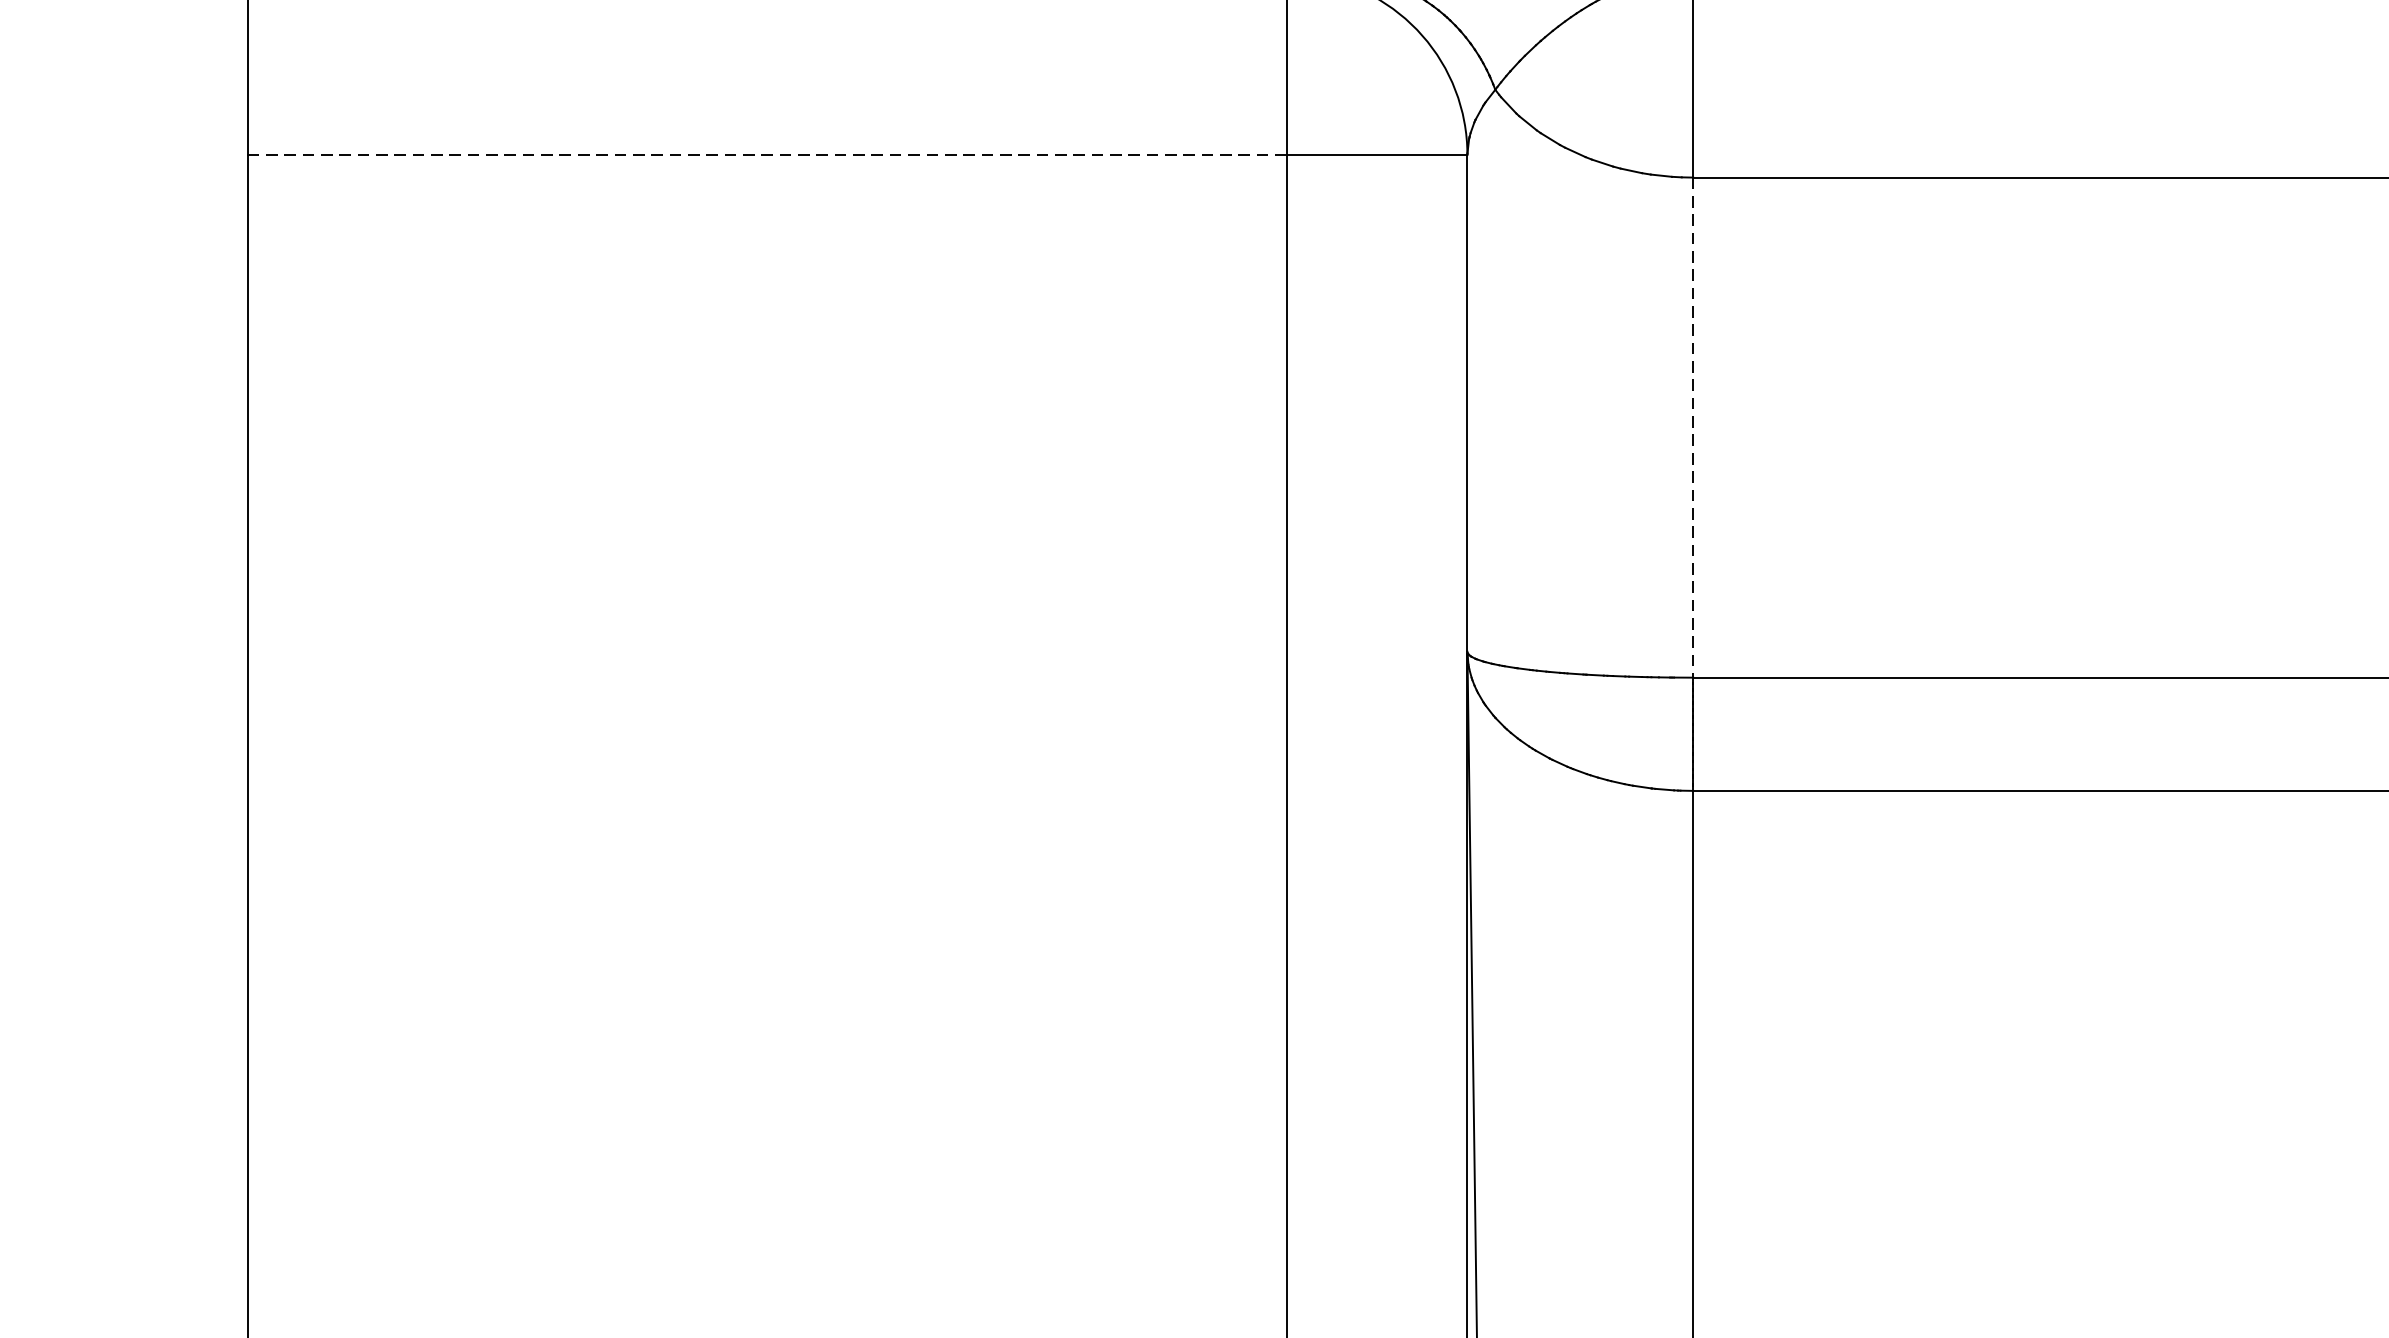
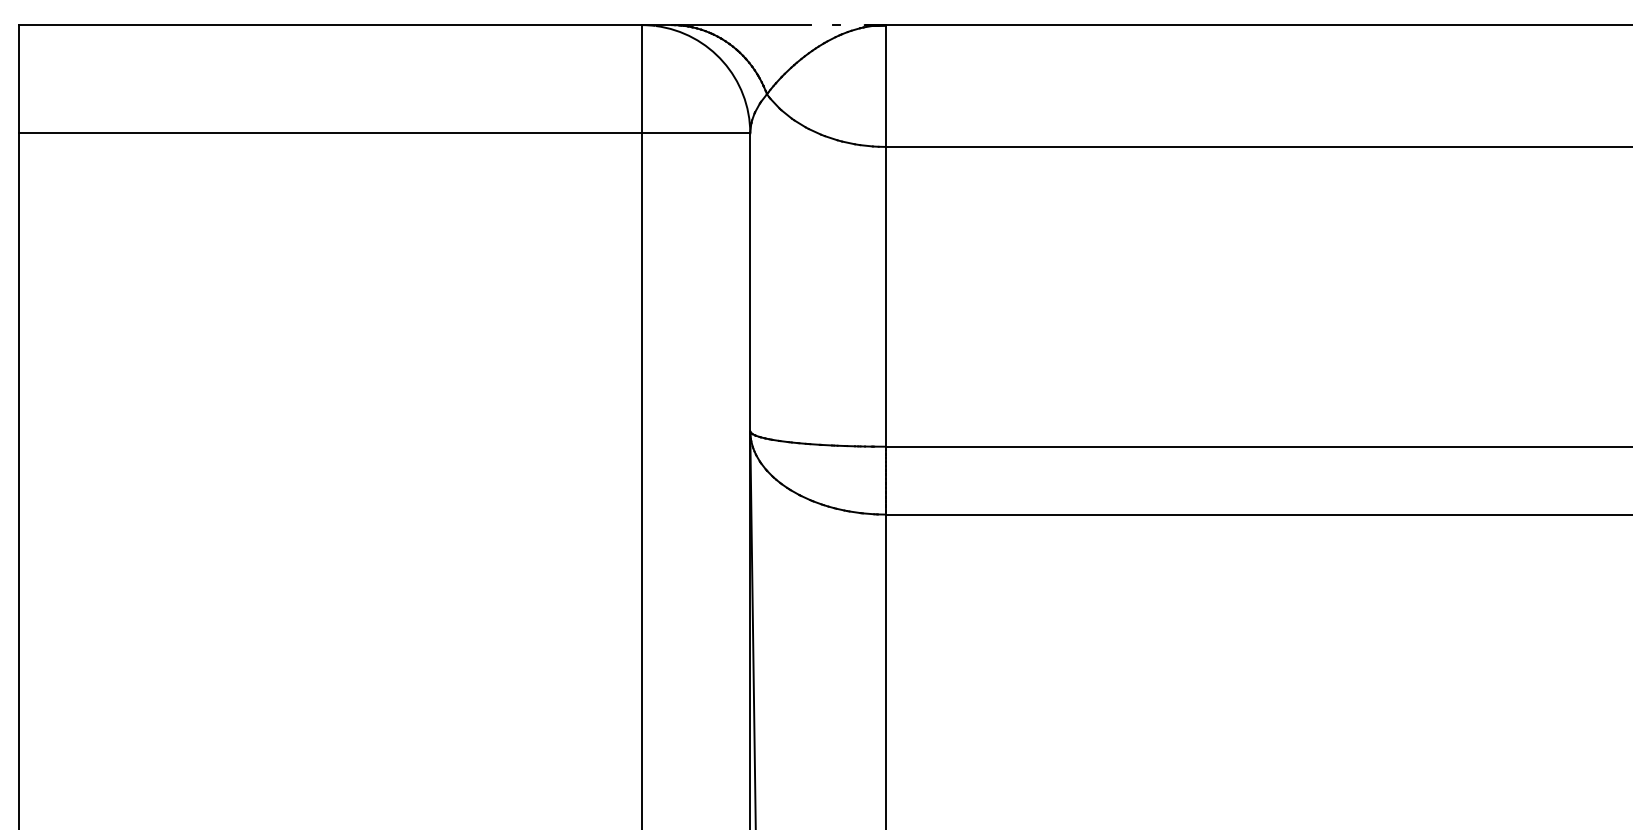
line: (767, 155) -> (330, 133), dashed -> solid
line: (1693, 427) -> (885, 296), dashed -> solid

